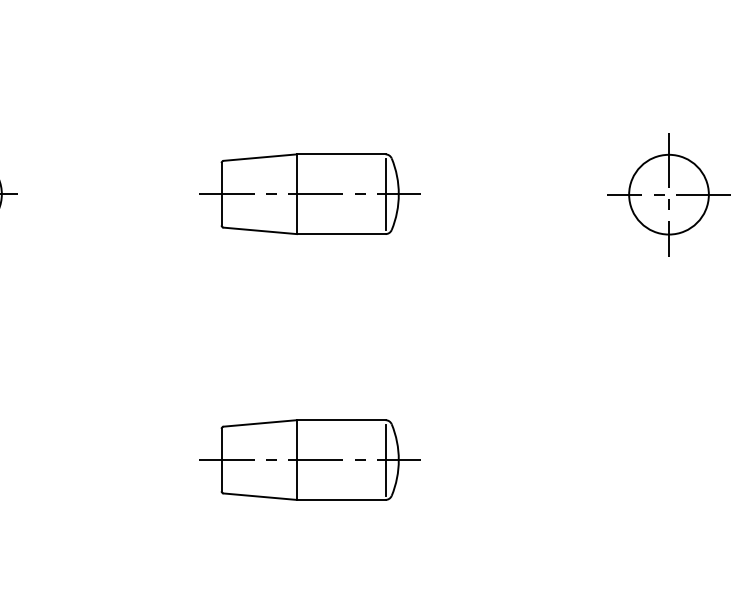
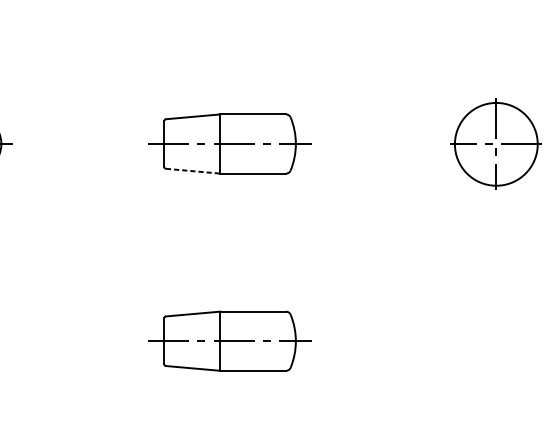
line: (385, 193) -> (285, 143), removed
circle: (668, 194) -> (495, 144), size x1.4
line: (260, 230) -> (193, 170), solid -> dashed
line: (385, 459) -> (285, 340), removed

